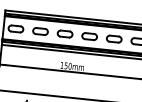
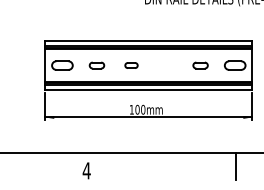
part: (40, 31) -> (96, 65), size x0.7
part: (65, 33) -> (131, 65), size x0.6
part: (89, 36) -> (165, 65), removed
part: (114, 39) -> (200, 65), size x0.7
text: (66, 65) -> (137, 109), 150mm -> 100mm

